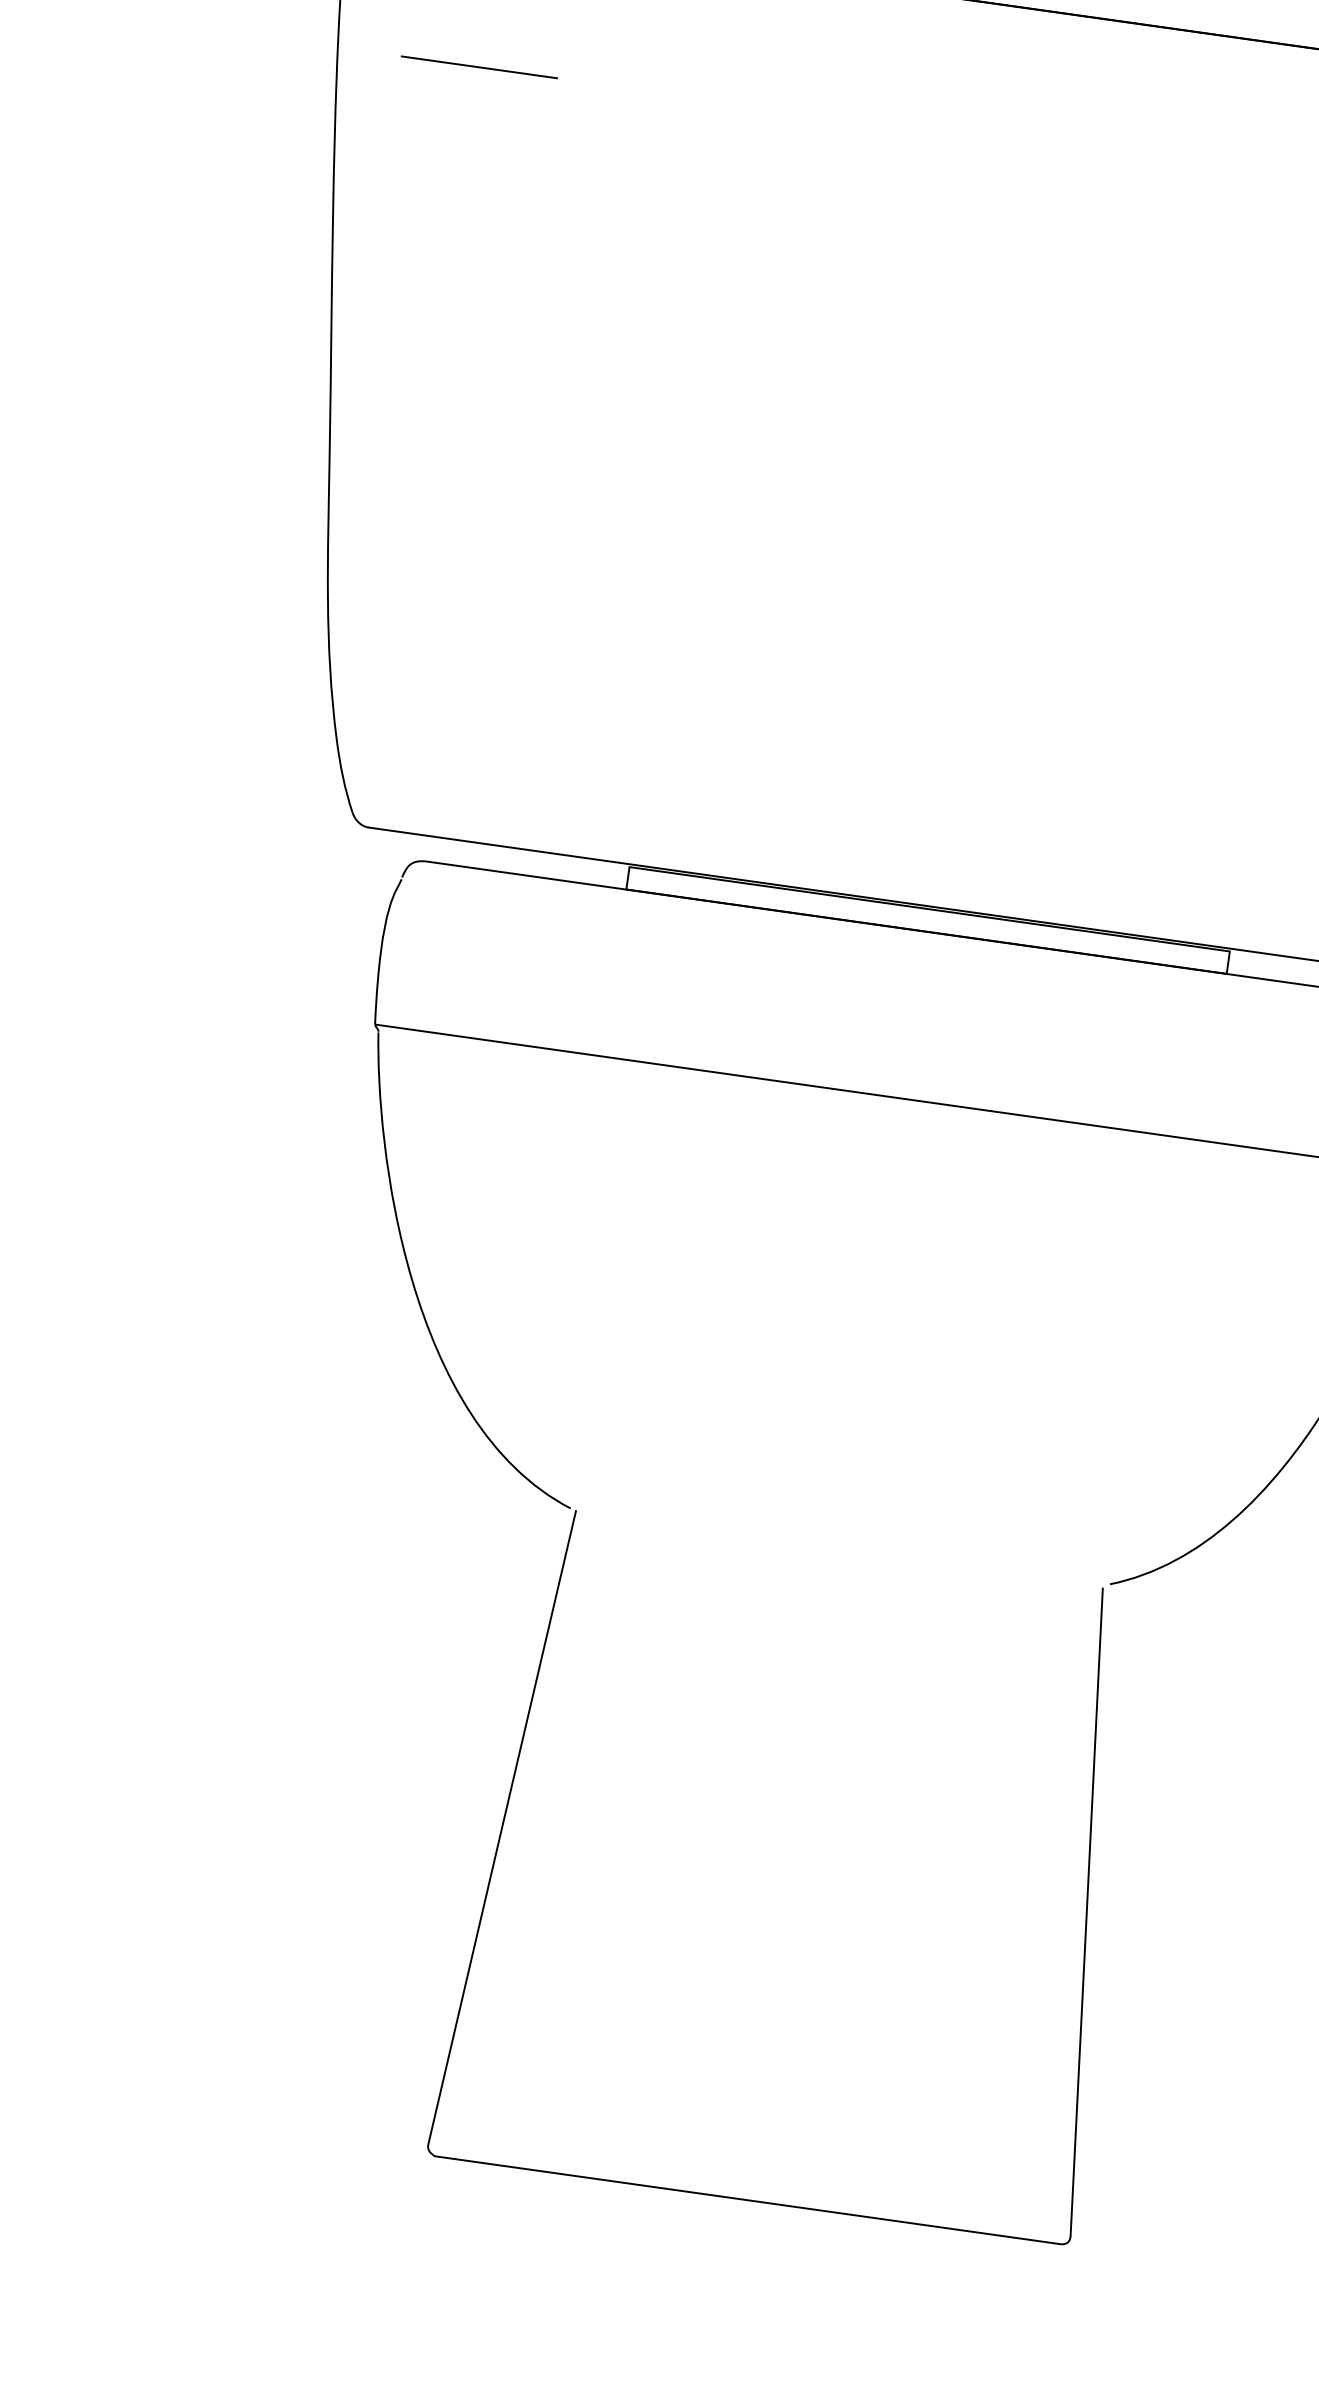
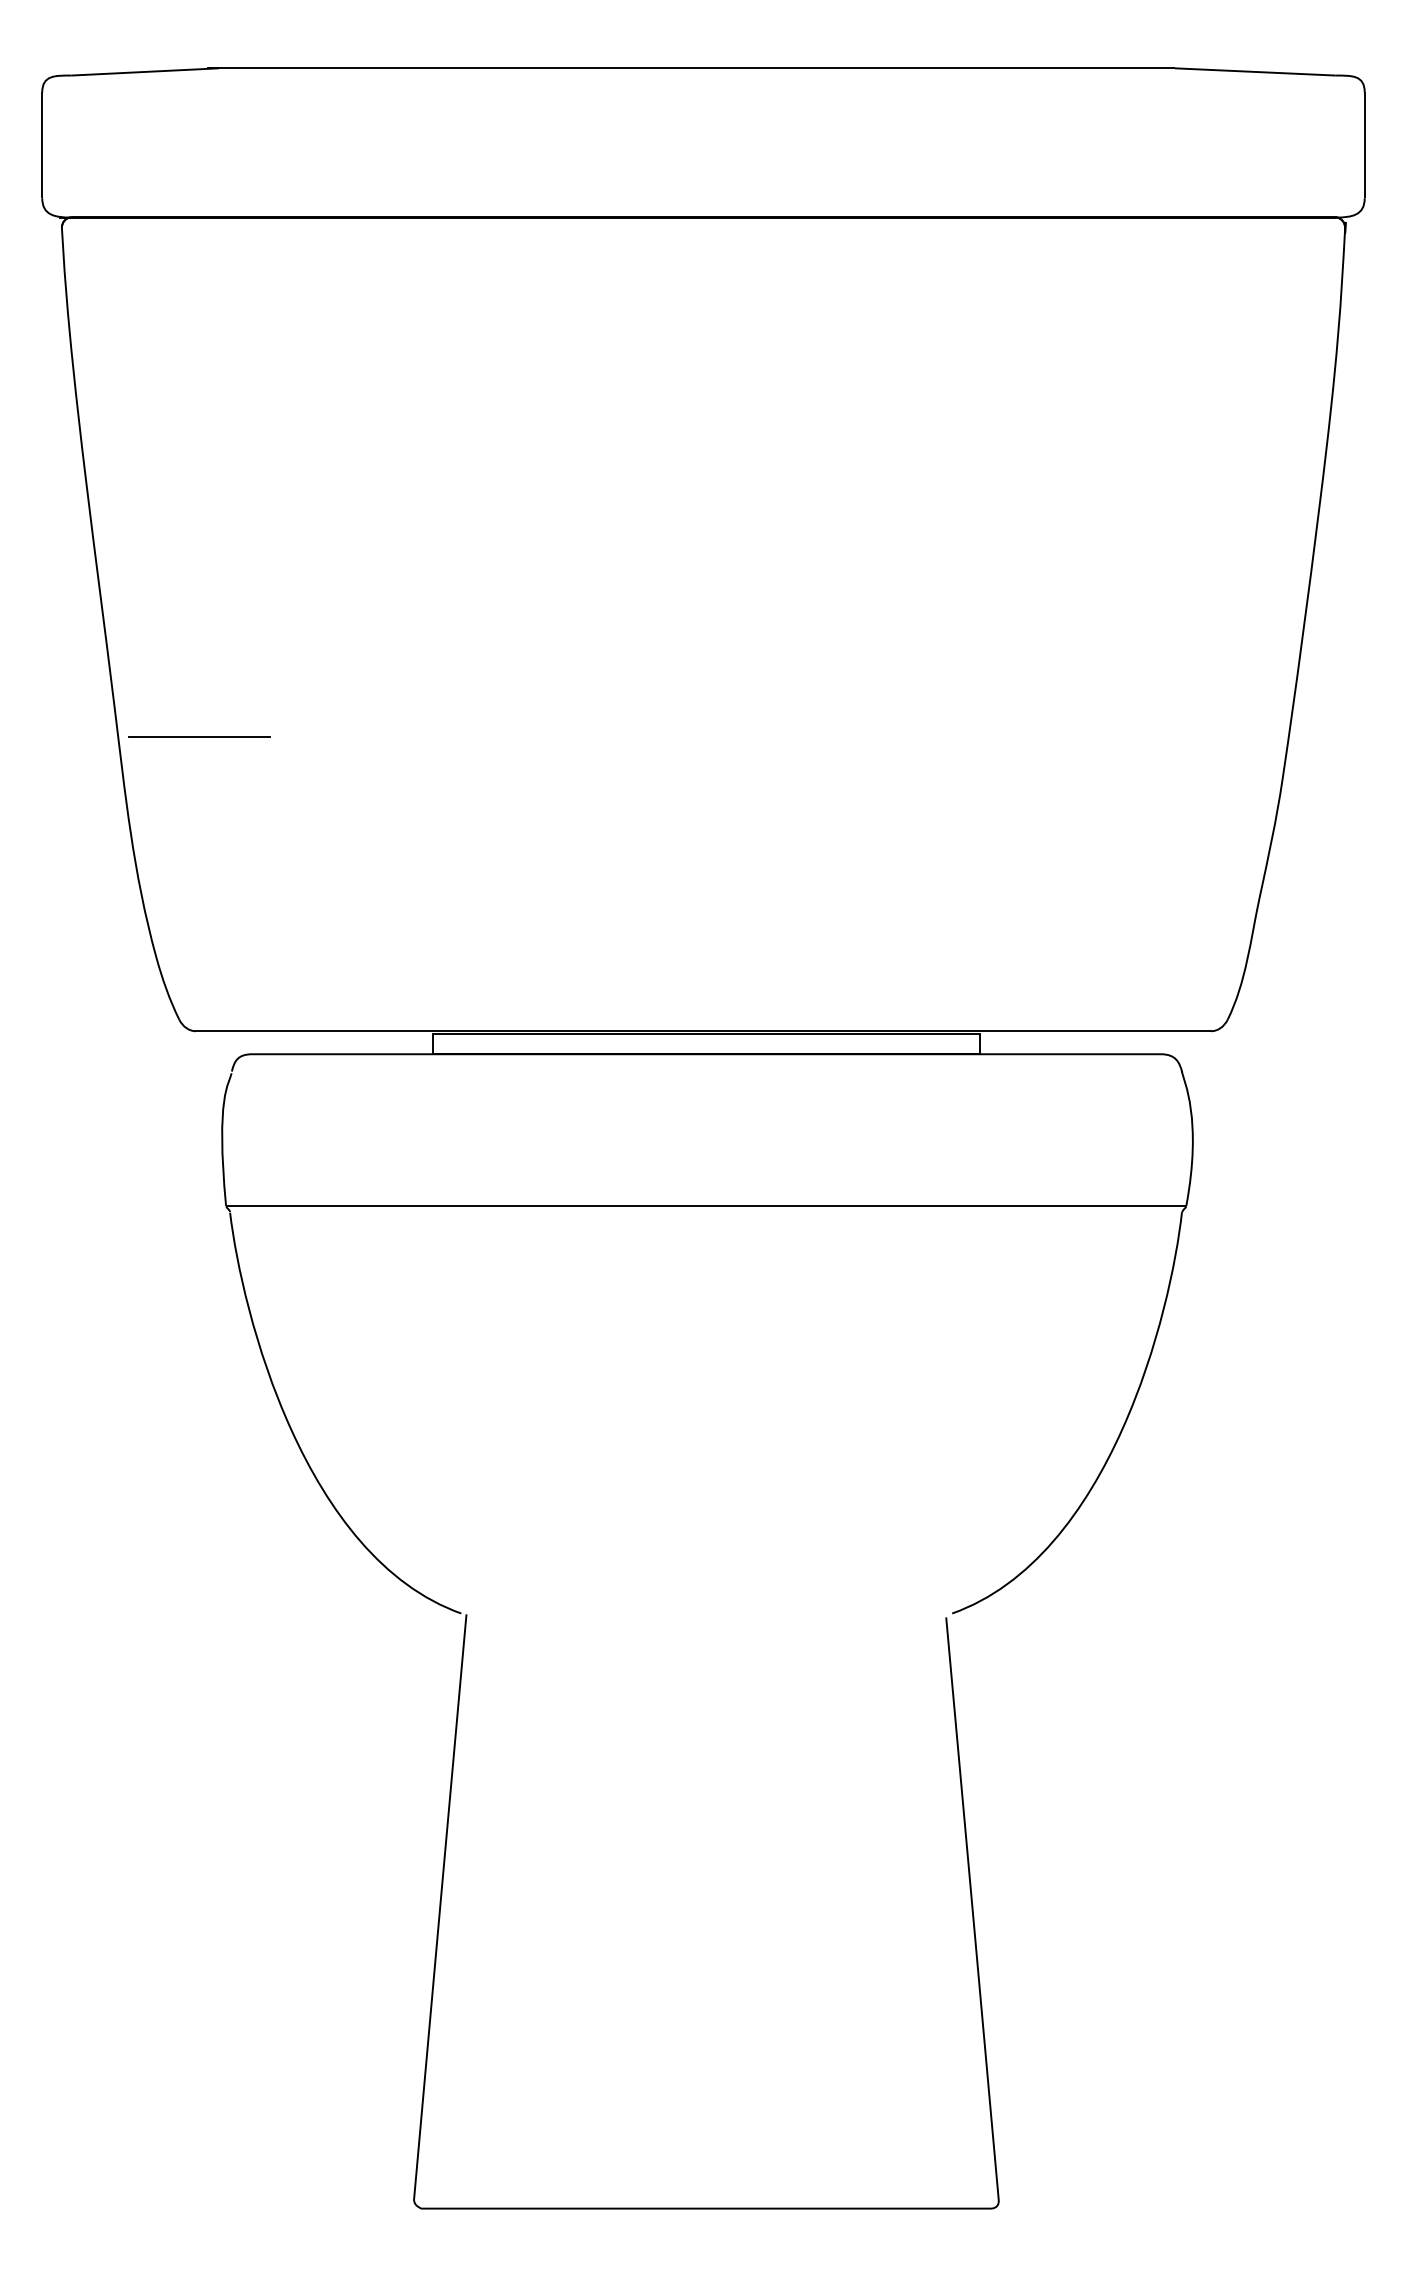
line: (479, 66) -> (199, 736), moved

